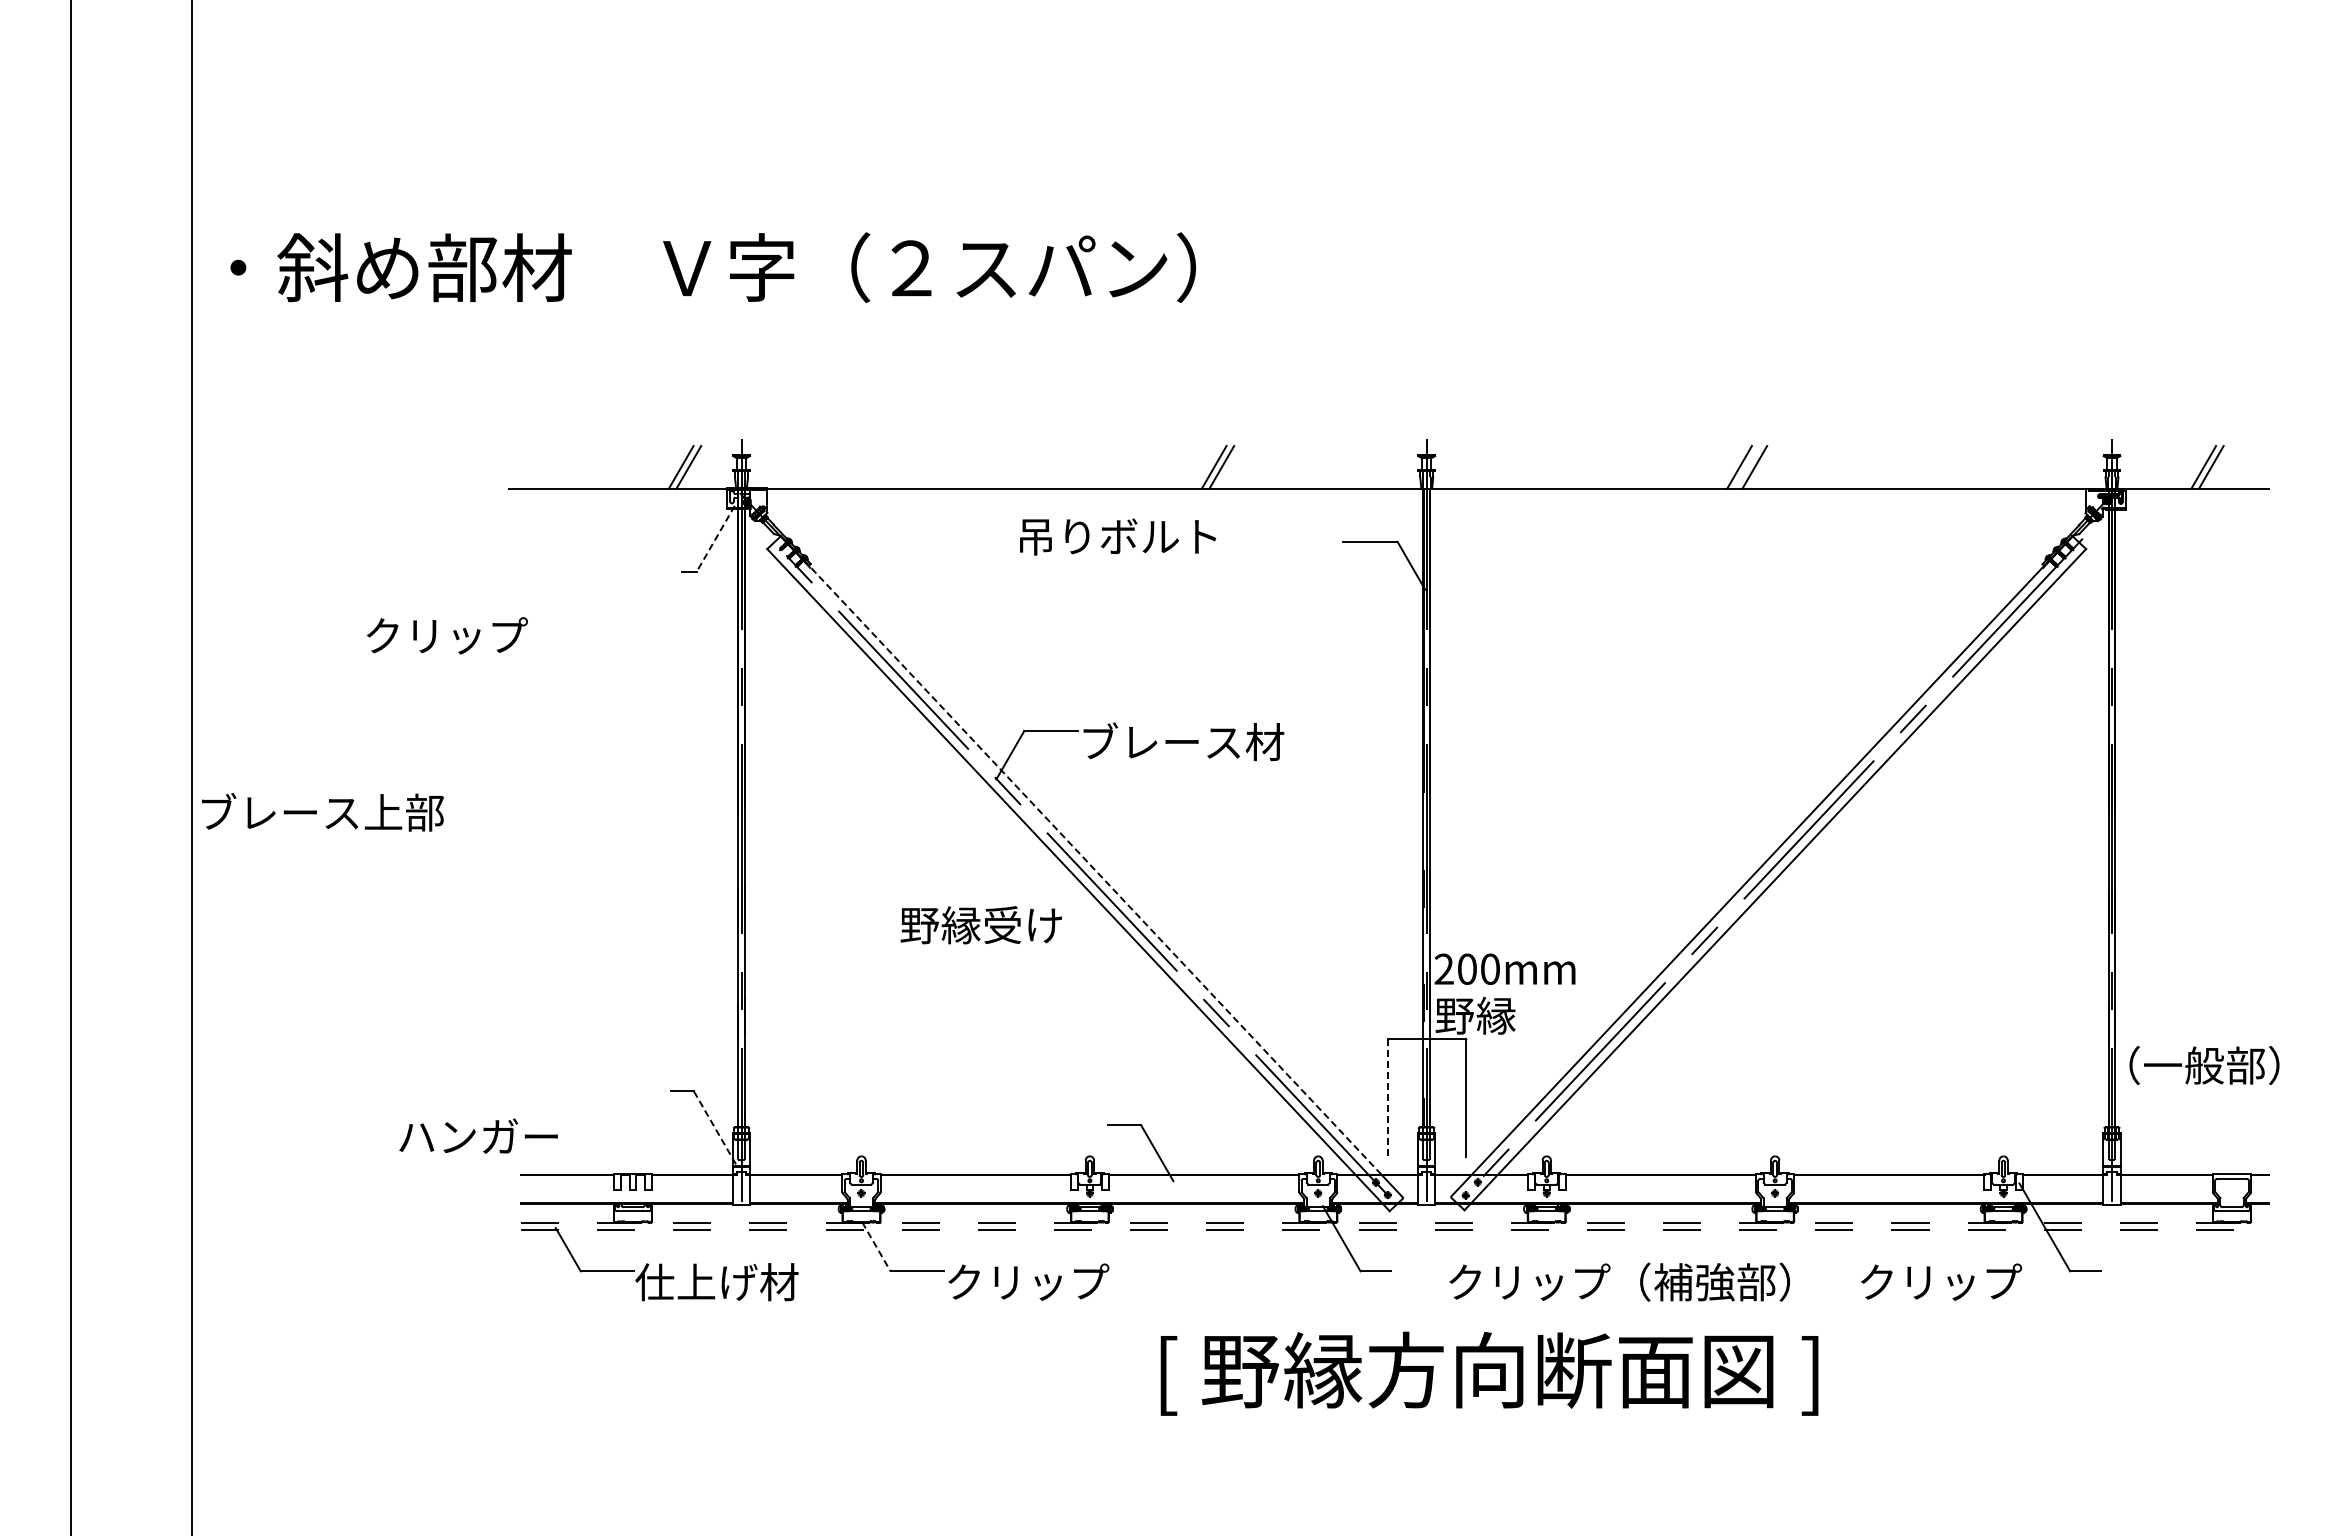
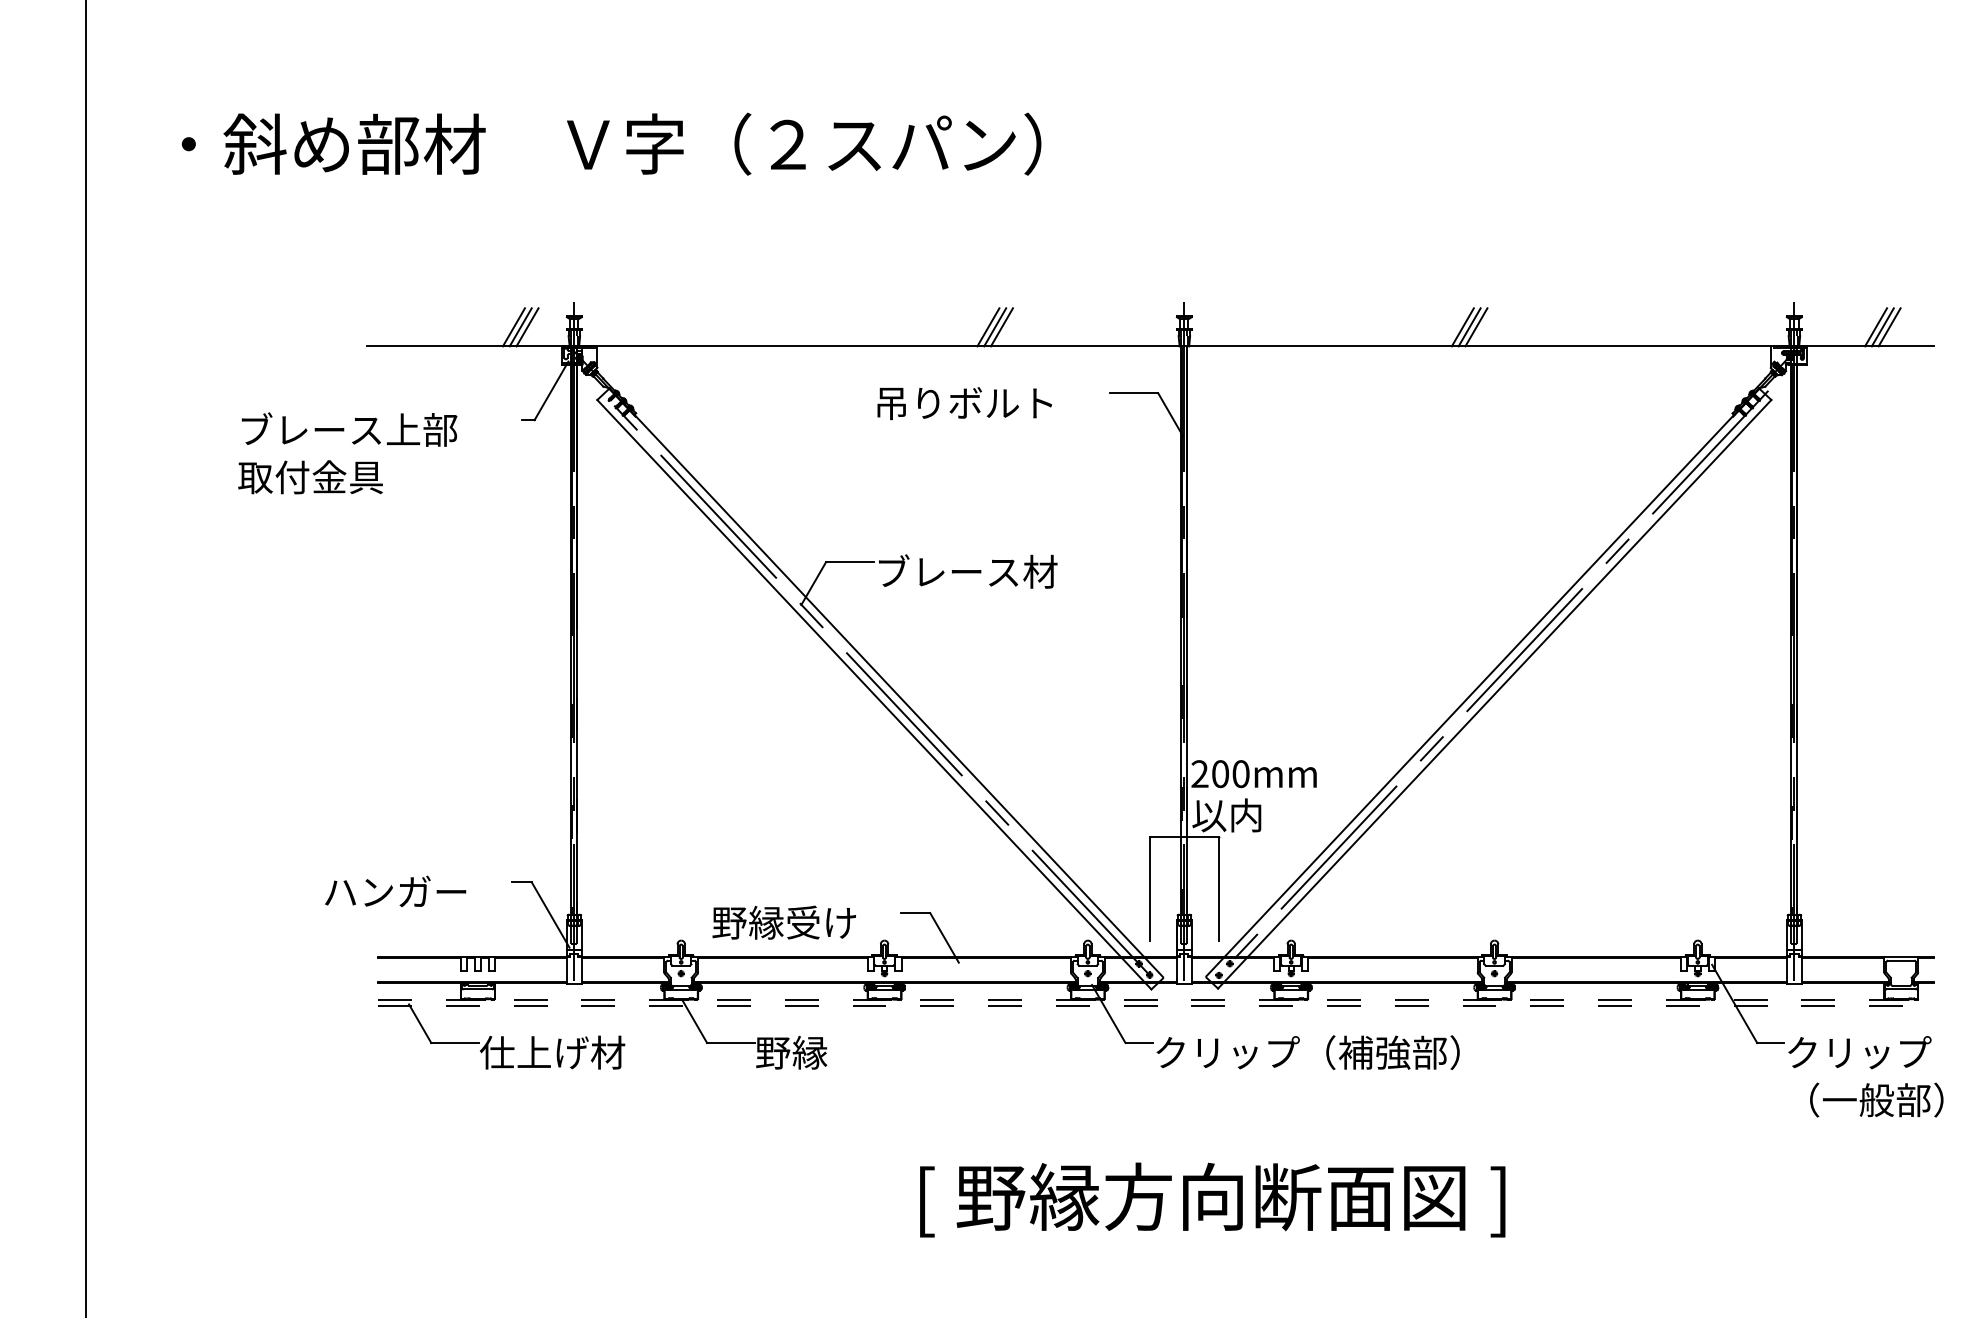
text: (712, 267) -> (610, 144), moved
line: (673, 467) -> (513, 327), added
line: (1206, 467) -> (988, 327), added
line: (1746, 467) -> (1469, 327), added
line: (2218, 467) -> (1889, 327), added
text: (1118, 536) -> (965, 403), moved
line: (715, 539) -> (551, 391), dashed -> solid
text: (445, 635) -> (310, 476), クリップ -> 取付金具
text: (322, 812) -> (349, 429), moved
line: (1095, 870) -> (889, 686), dashed -> solid
text: (980, 925) -> (783, 922), moved
text: (1475, 1015) -> (1227, 815), 野縁 -> 以内
text: (2204, 1065) -> (1876, 1100), moved
line: (1387, 1098) -> (1149, 889), dashed -> solid
line: (714, 1127) -> (550, 914), dashed -> solid
text: (478, 1135) -> (395, 890), moved
line: (876, 1247) -> (694, 1021), dashed -> solid
text: (1619, 1281) -> (1307, 1052), moved
text: (1941, 1281) -> (1859, 1052), moved
text: (1027, 1282) -> (829, 1052), クリップ -> 野縁
text: (1489, 1373) -> (1212, 1199), moved

